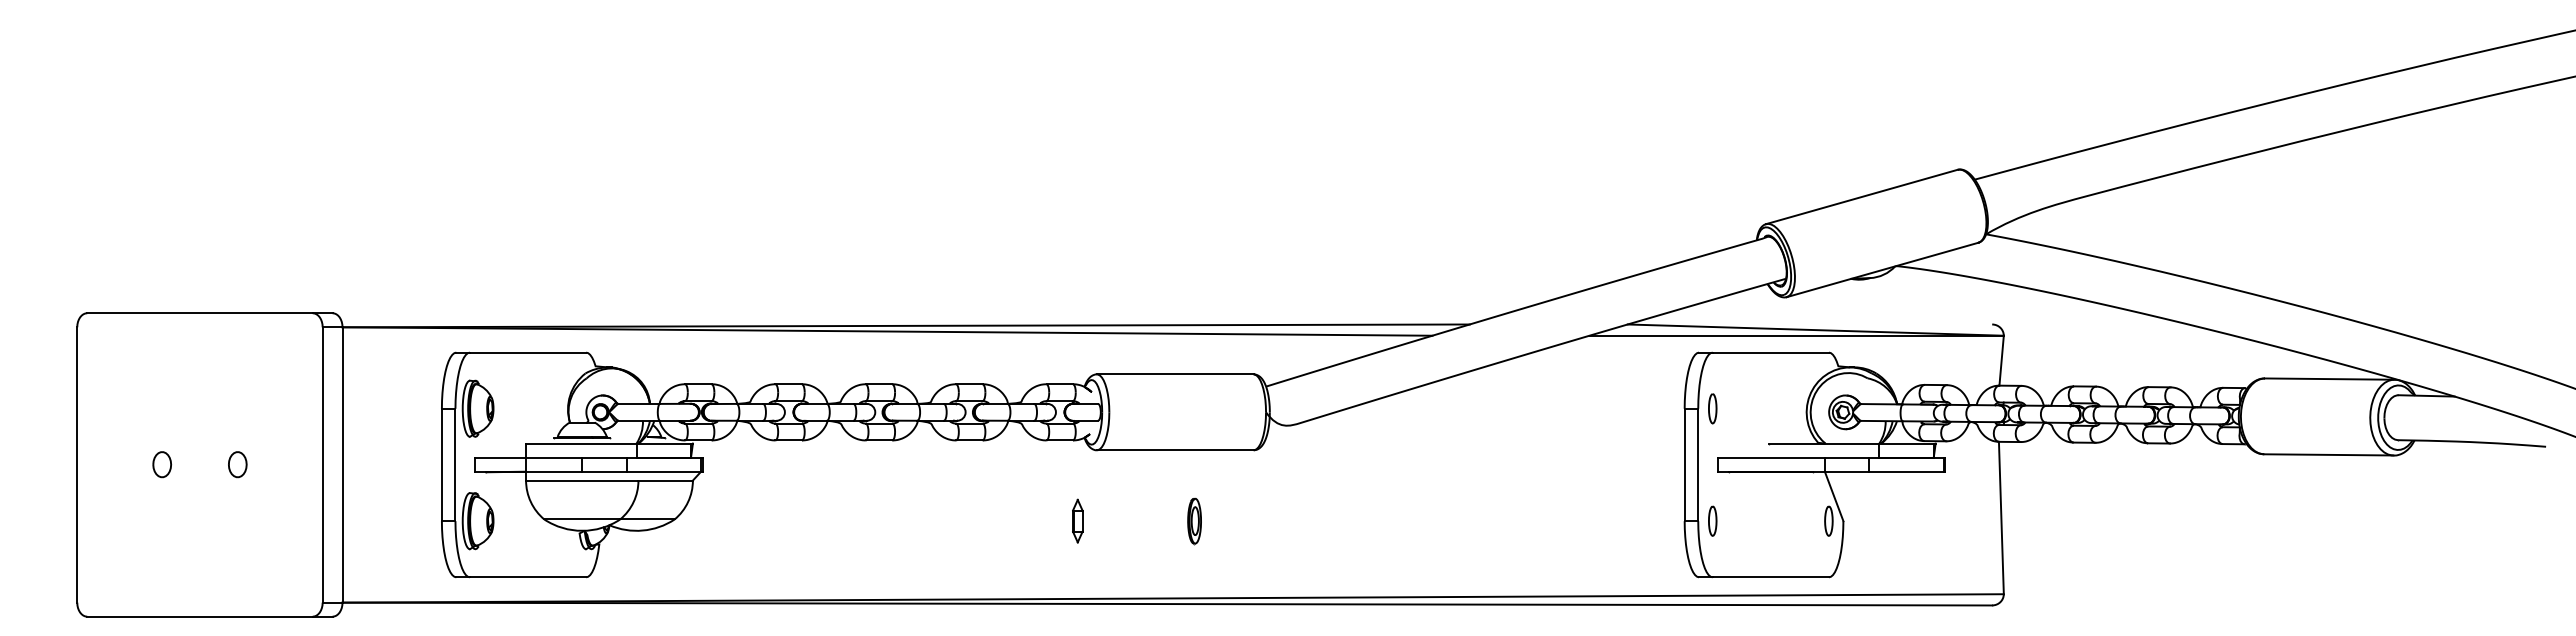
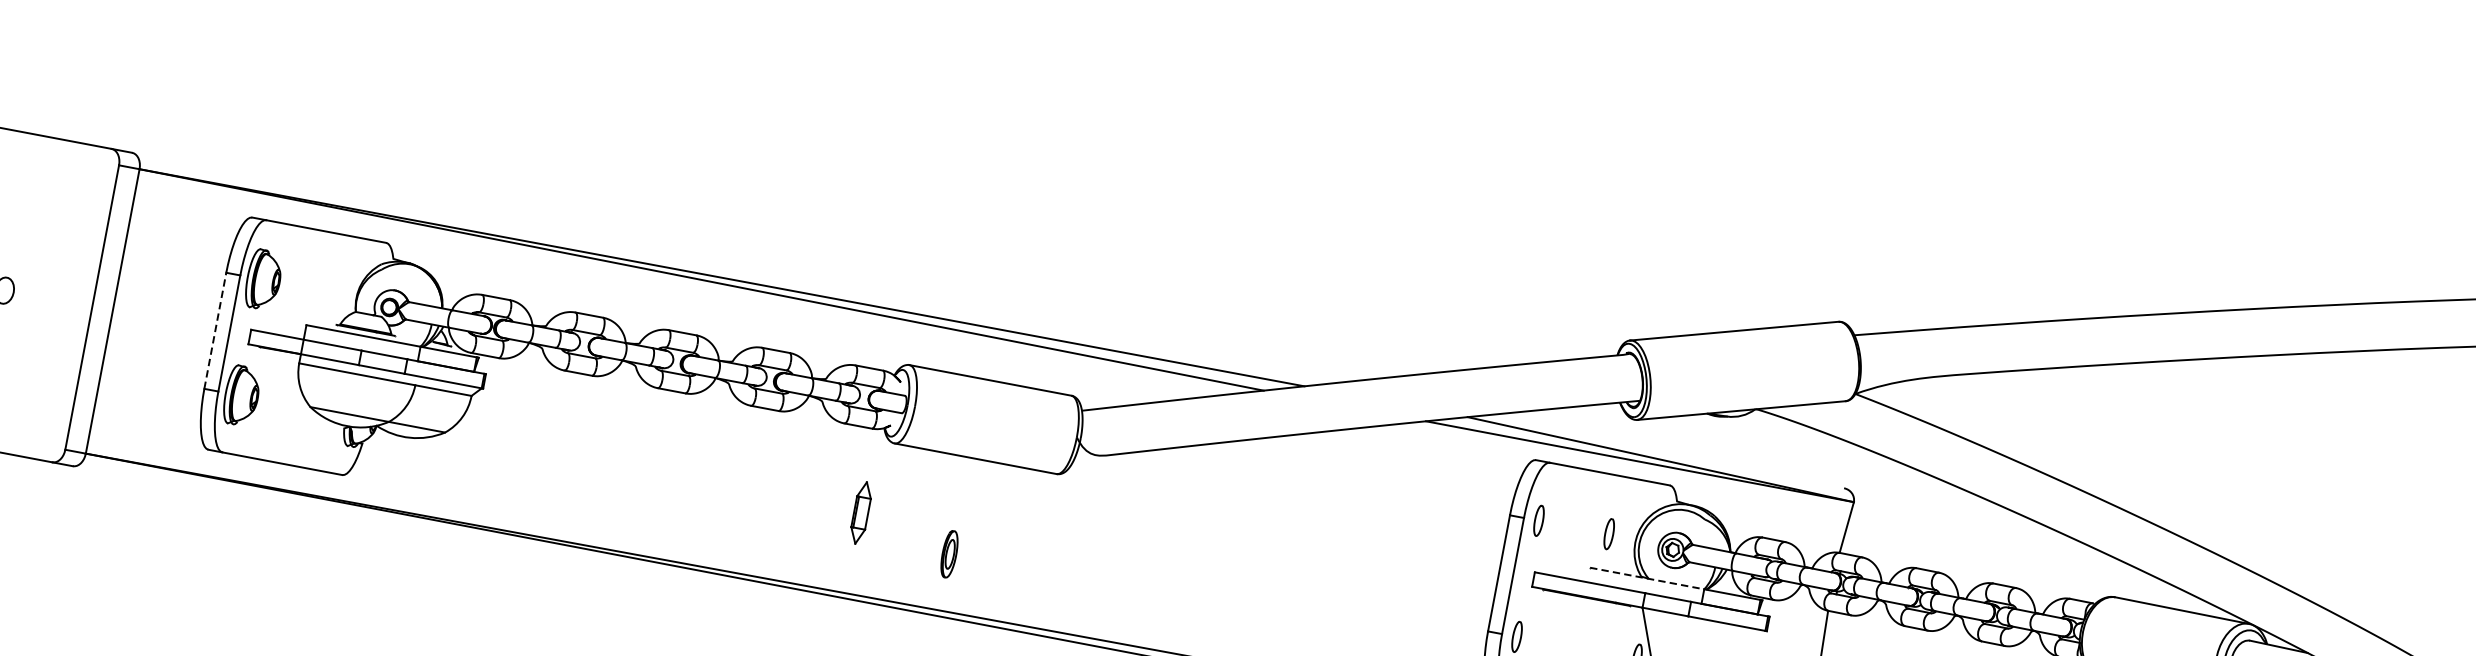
part: (1780, 408) -> (1609, 533), added
line: (1824, 443) -> (1647, 578), solid -> dashed
line: (441, 464) -> (215, 330), solid -> dashed
part: (1077, 520) -> (861, 512), size x1.4
part: (1194, 521) -> (949, 554), moved

